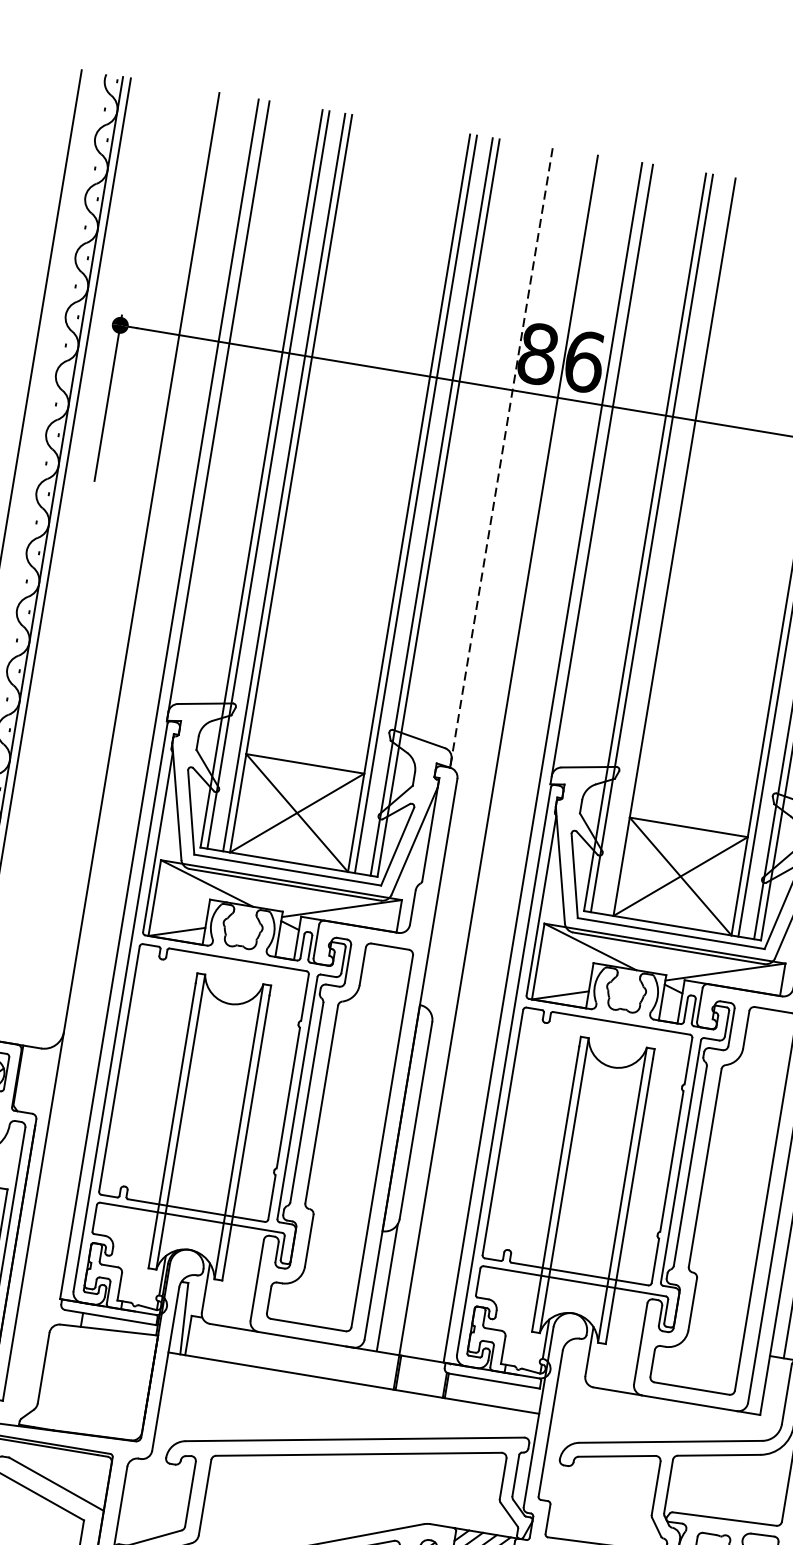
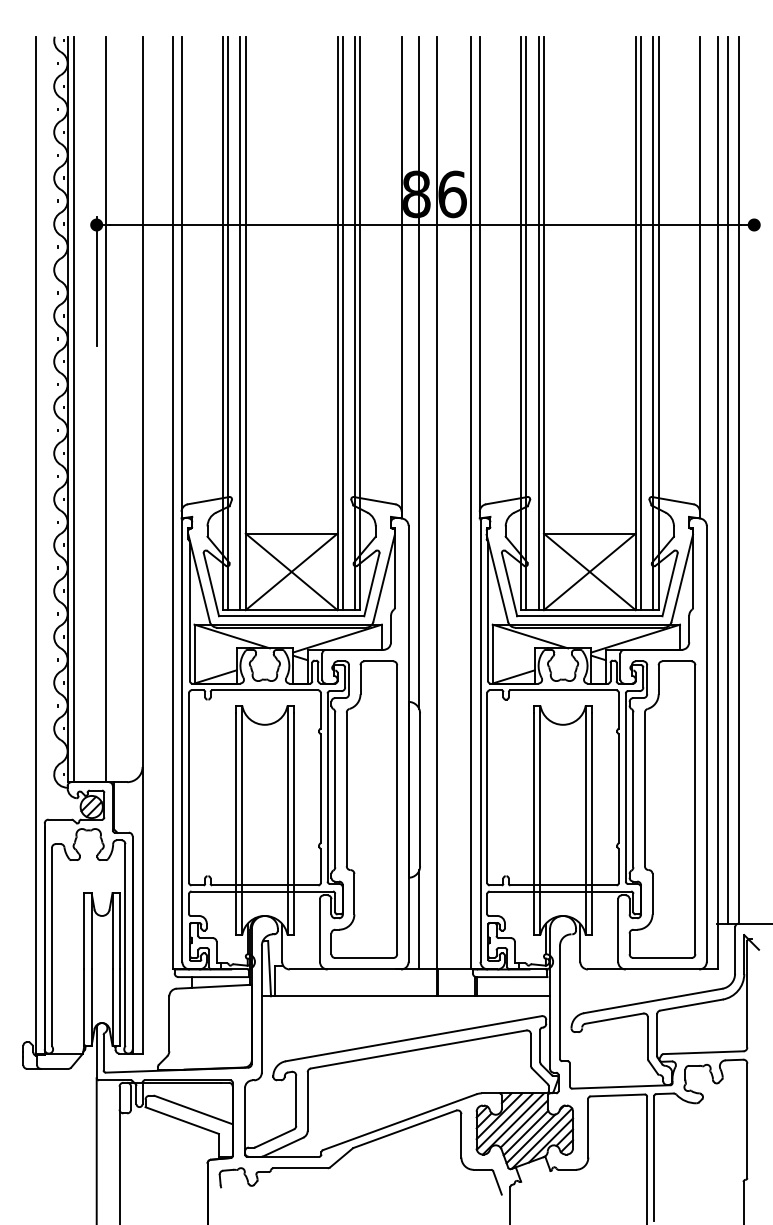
line: (501, 457) -> (401, 277), dashed -> solid
line: (667, 546) -> (538, 323), added
line: (92, 564) -> (105, 409), added
line: (504, 583) -> (419, 372), added

